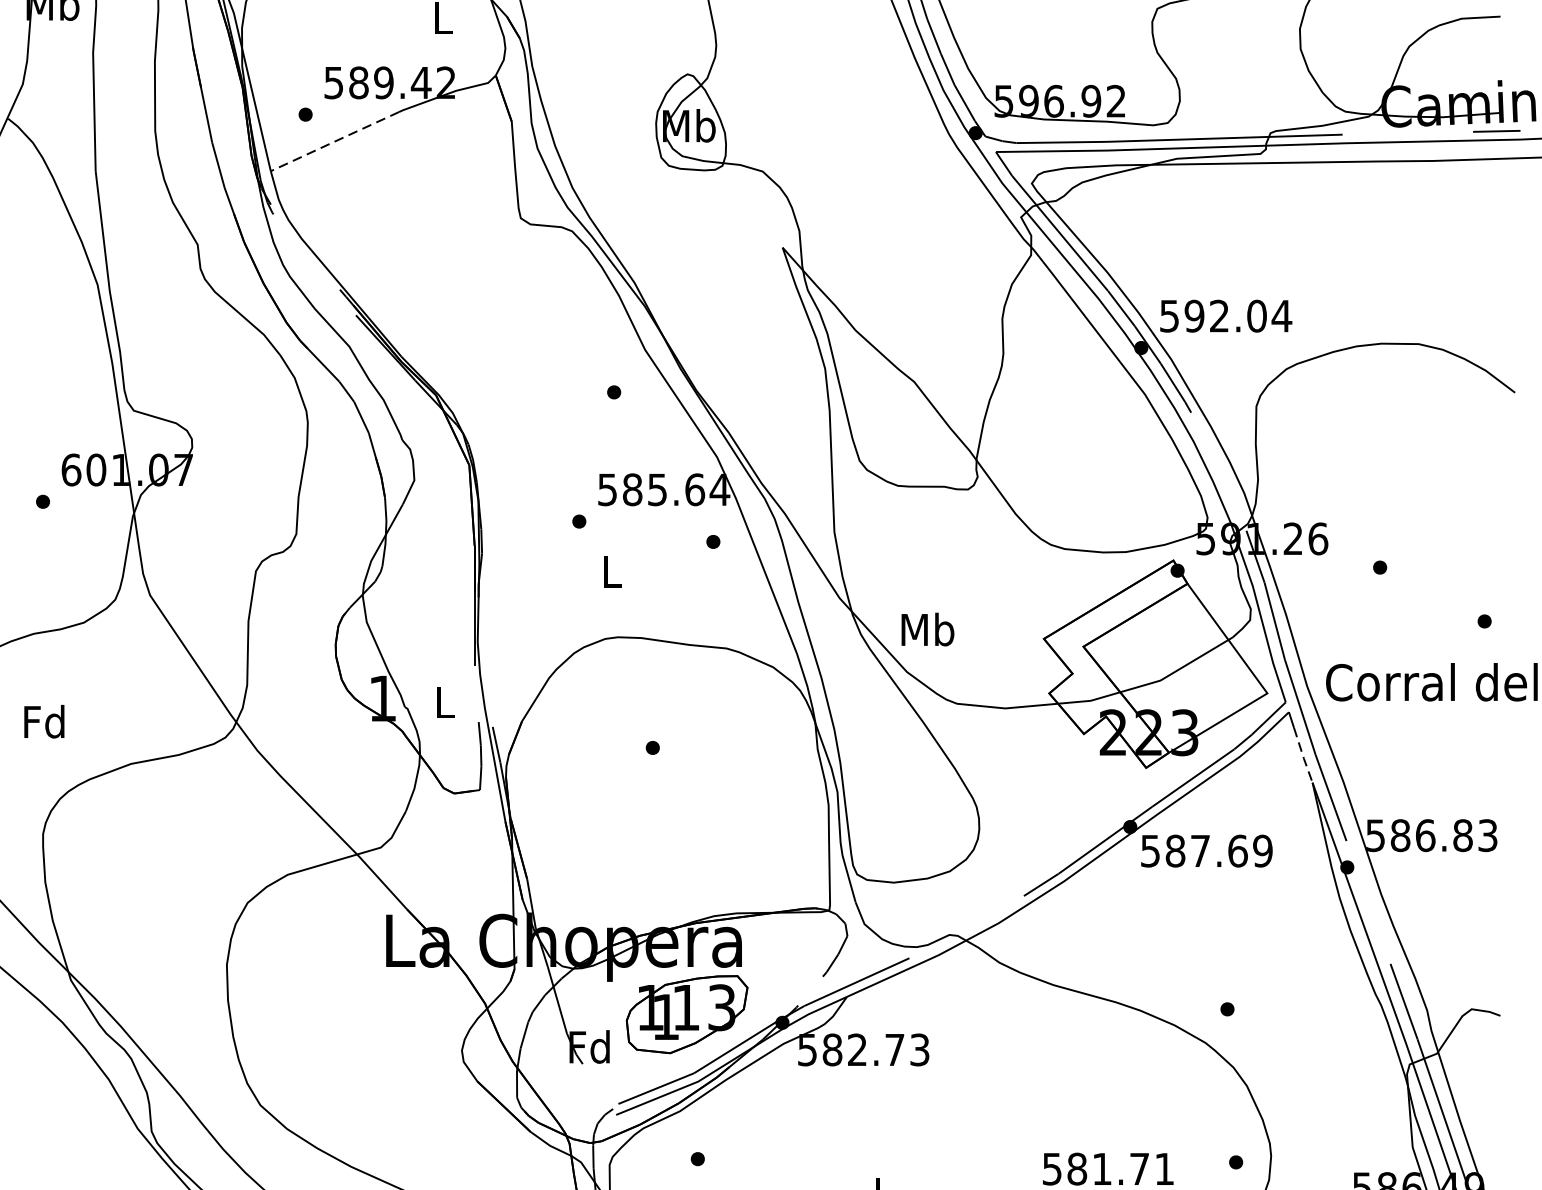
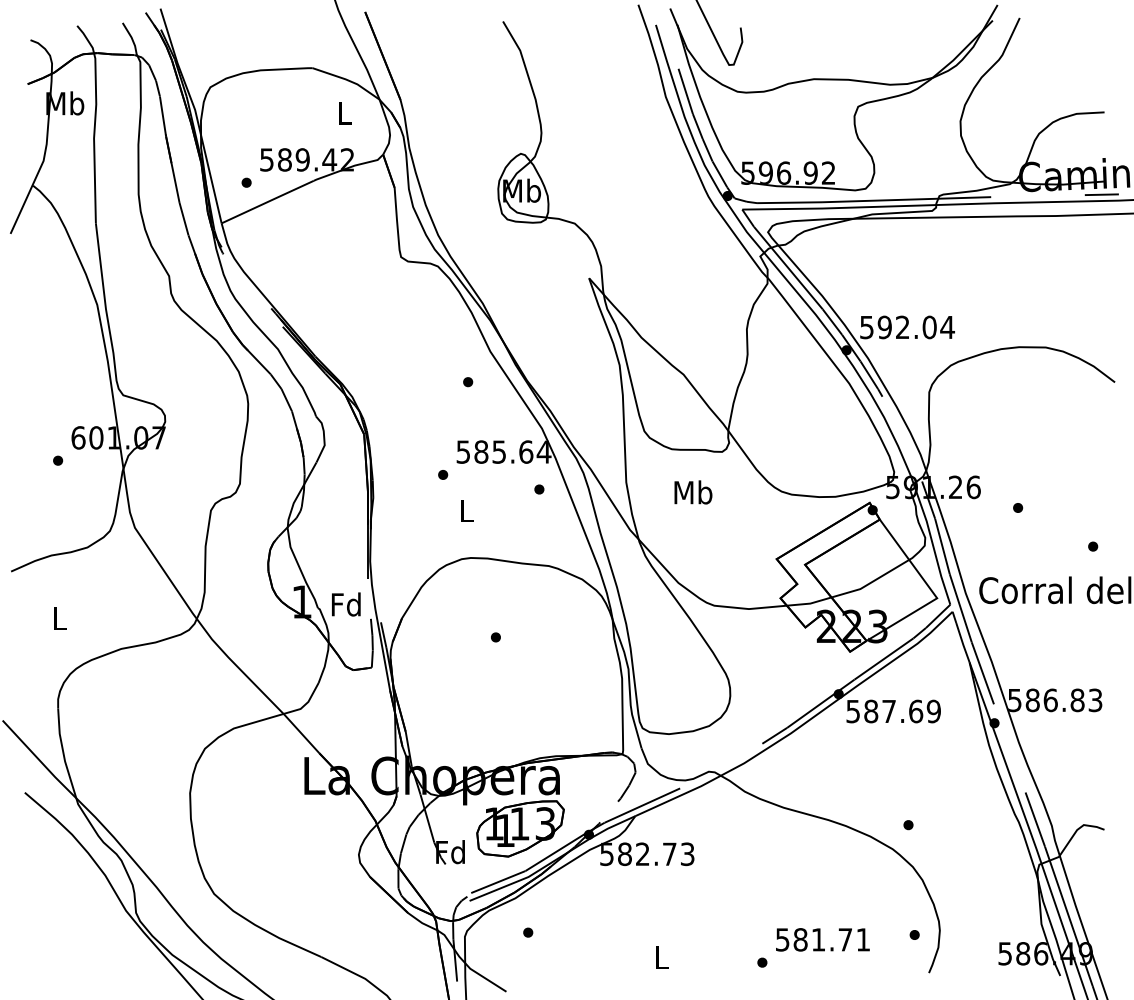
line: (334, 142) -> (267, 202), dashed -> solid
text: (928, 629) -> (693, 492), moved
text: (444, 702) -> (346, 604), L -> Fd
text: (43, 721) -> (58, 618), Fd -> L
line: (1302, 756) -> (962, 643), dashed -> solid

